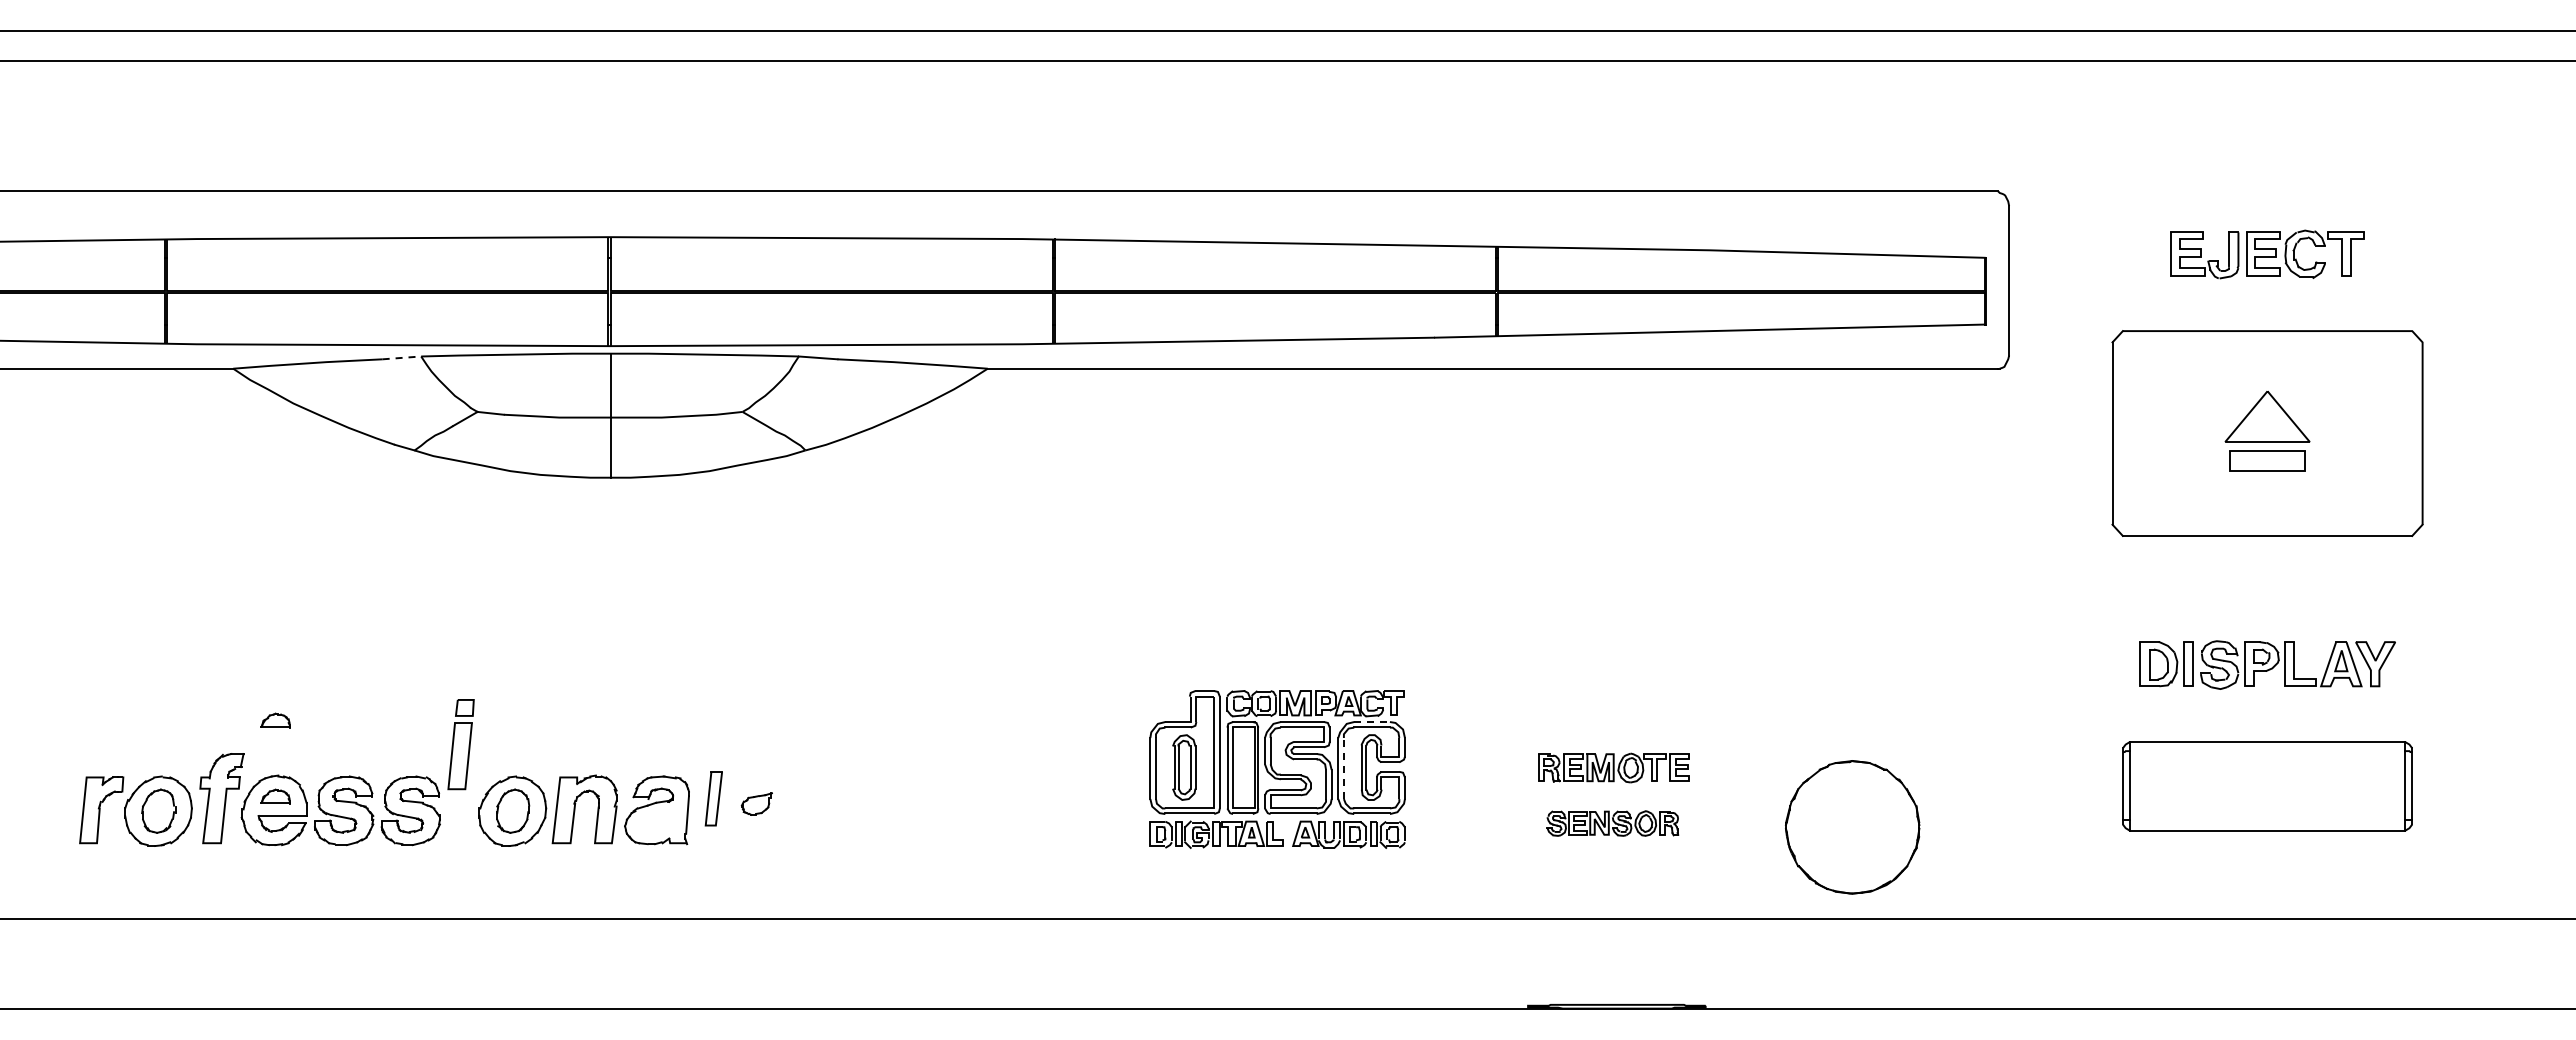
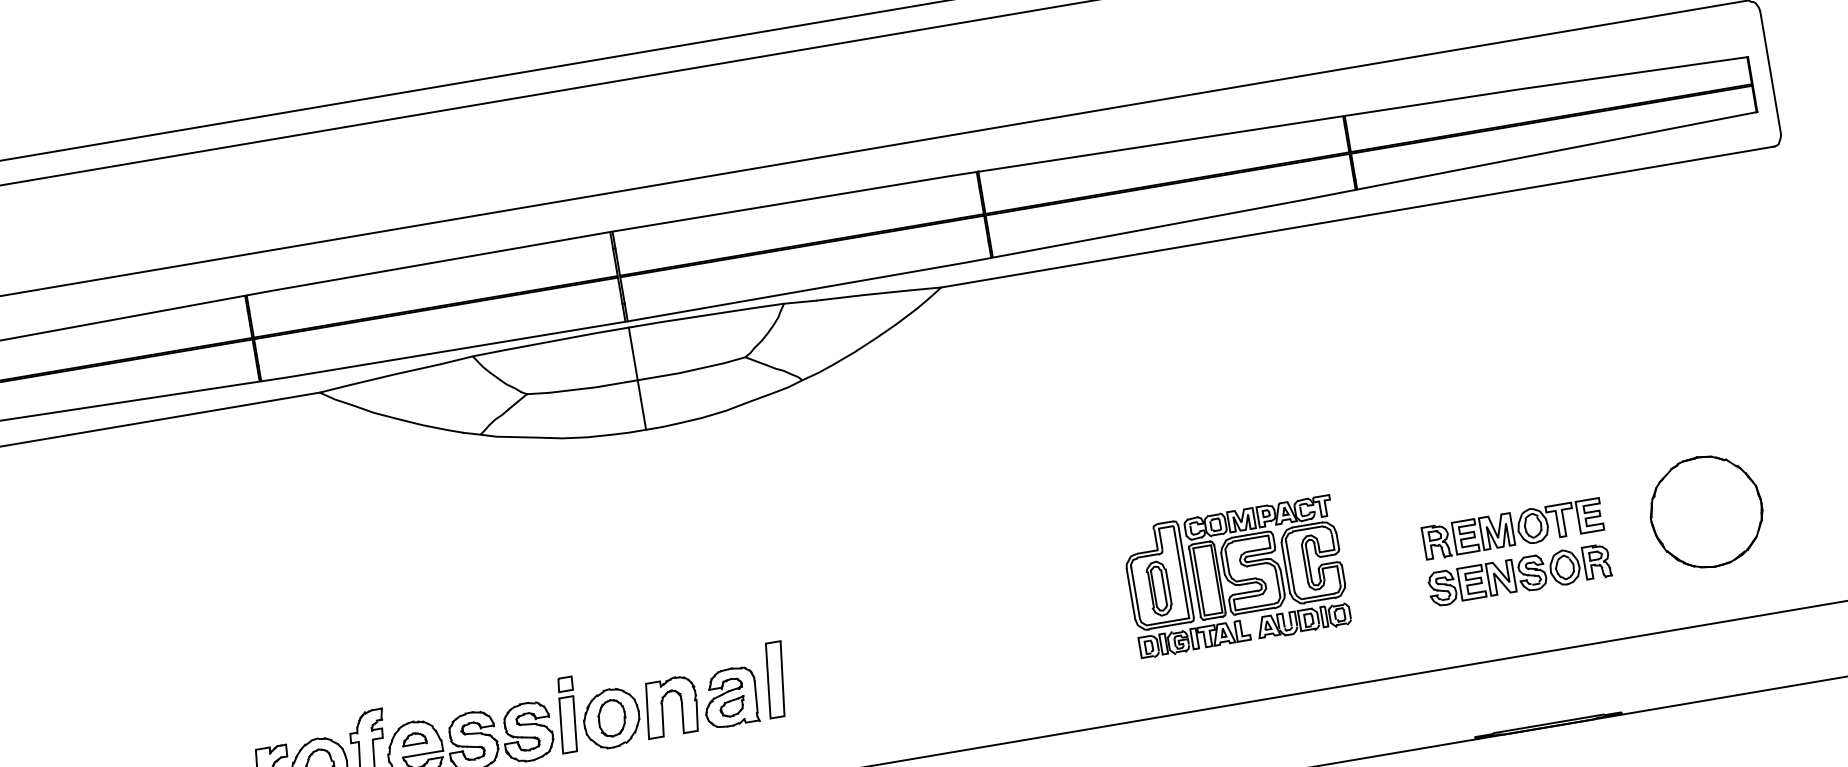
line: (402, 357) -> (457, 359), dashed -> solid
part: (275, 720) -> (403, 676), removed
line: (1372, 722) -> (1307, 525), dashed -> solid
part: (460, 744) -> (566, 715), moved
part: (1613, 767) -> (1512, 528), size x1.43
line: (1343, 768) -> (1290, 567), dashed -> solid
part: (713, 798) -> (775, 679), size x1.67
part: (756, 803) -> (732, 706), moved
part: (1612, 823) -> (1519, 575), size x1.67
part: (1852, 827) -> (1706, 512), moved

